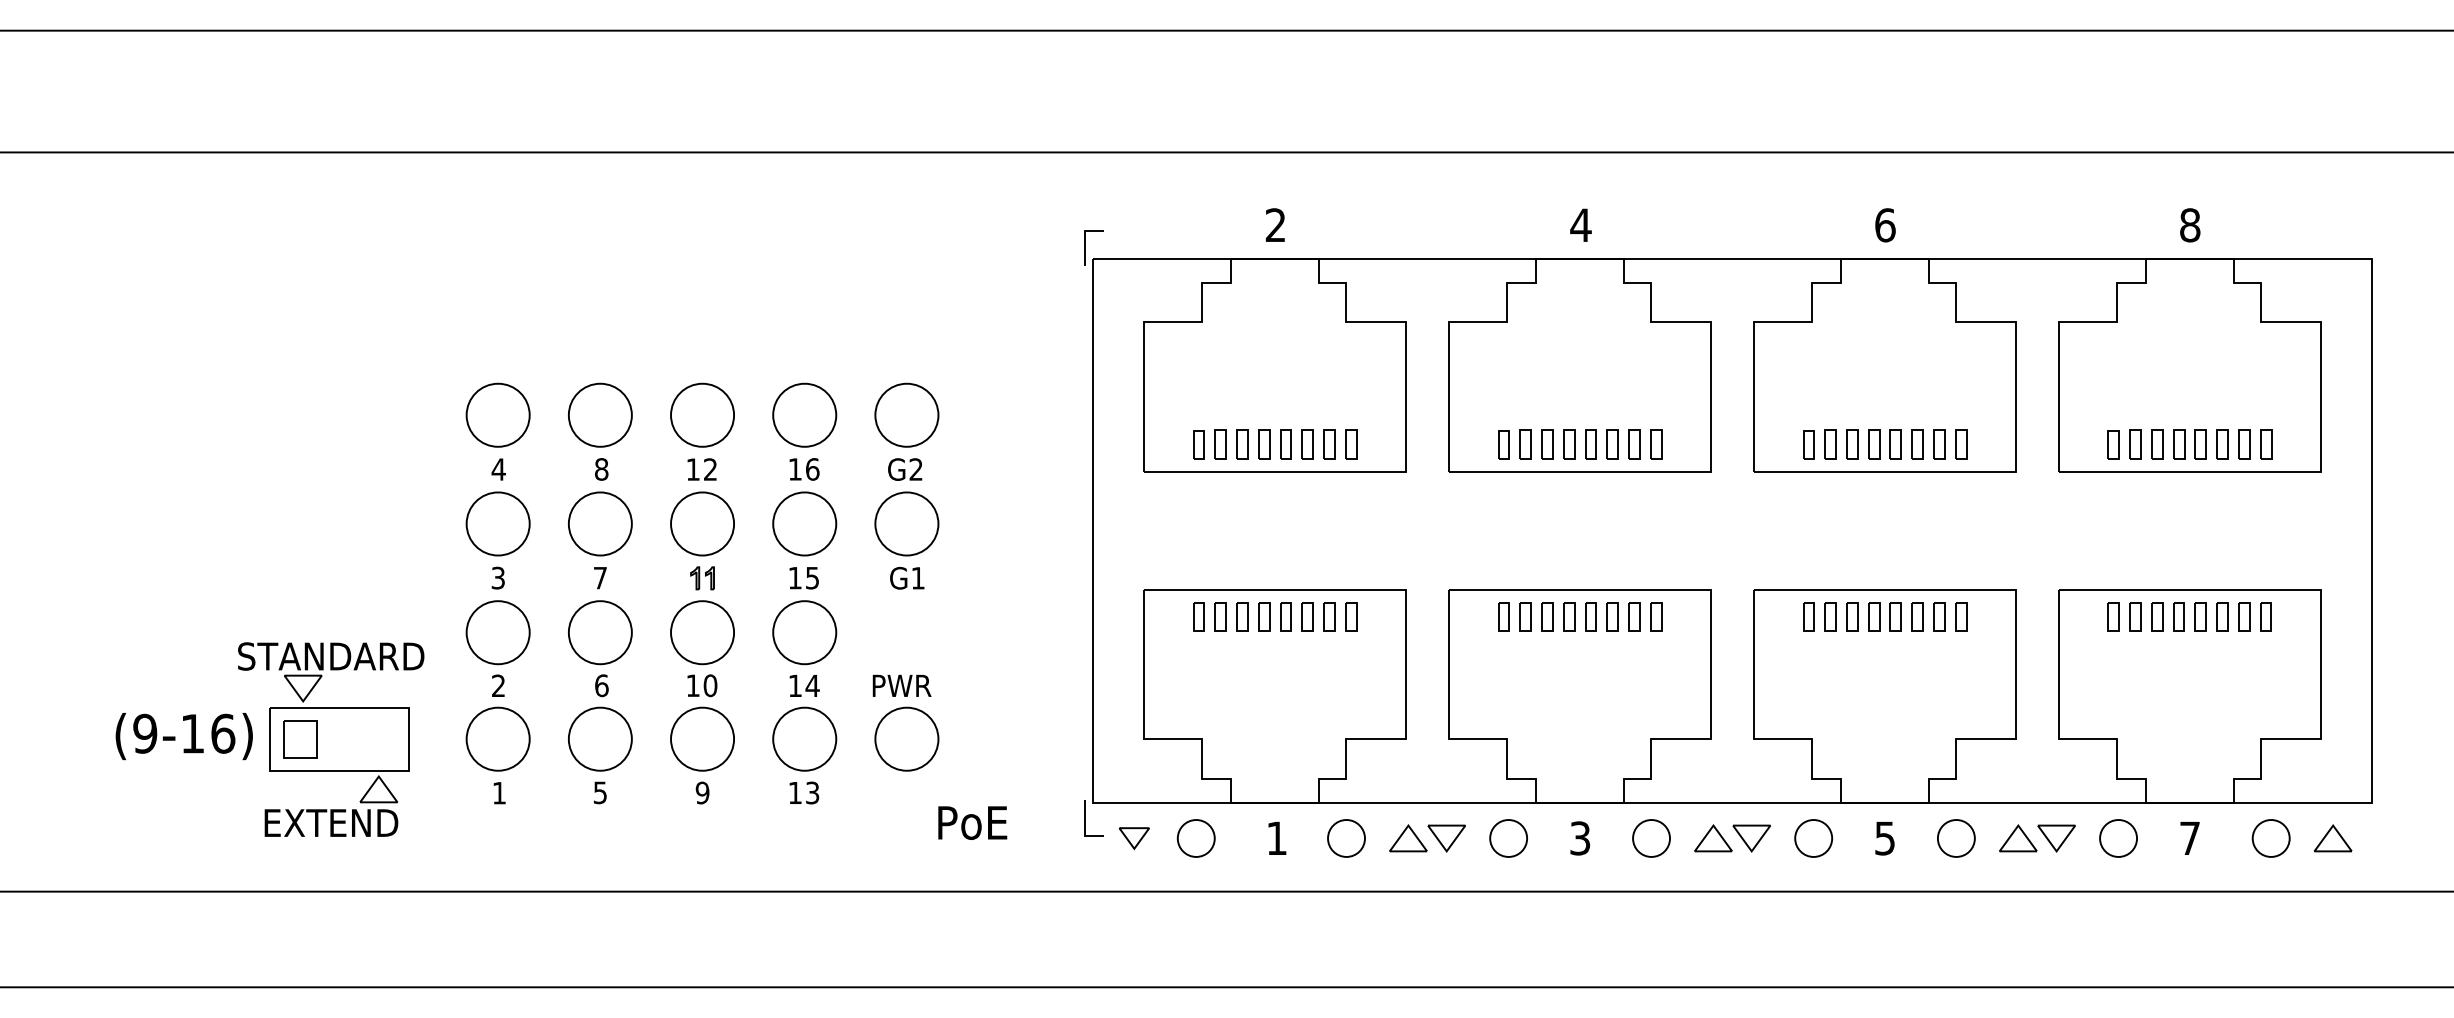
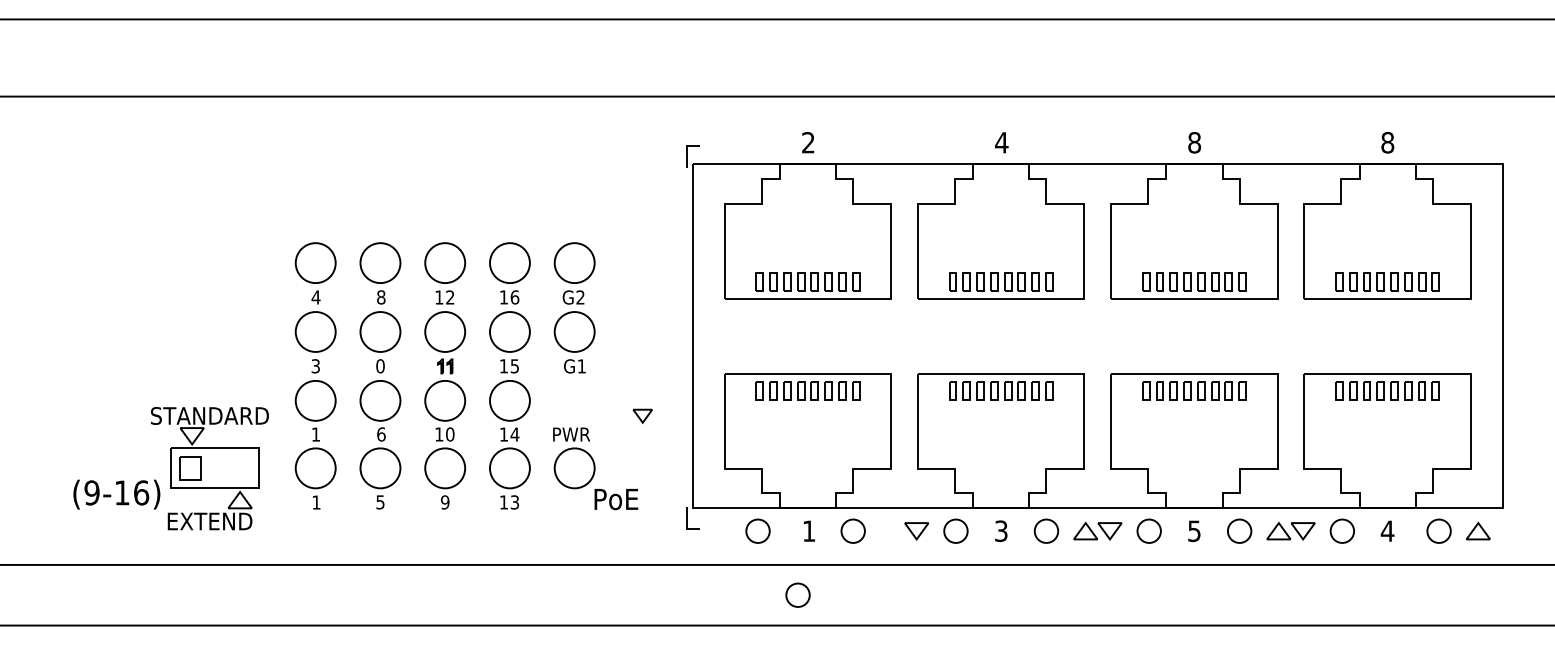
text: (1885, 224) -> (1194, 142), 6 -> 8
text: (600, 578) -> (380, 366), 7 -> 0
text: (497, 685) -> (315, 434), 2 -> 1
text: (183, 736) -> (116, 494), moved
text: (972, 823) -> (616, 499), moved
part: (1408, 837) -> (892, 530), removed
text: (2189, 837) -> (1387, 530), 7 -> 4
part: (1133, 838) -> (642, 416), moved
part: (1258, 938) -> (797, 594), added

